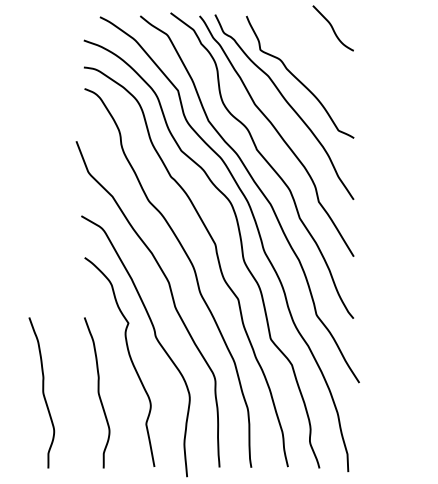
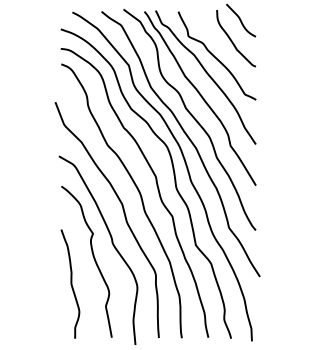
curve: (321, 55) -> (232, 40), added
curve: (41, 392) -> (30, 283), removed

